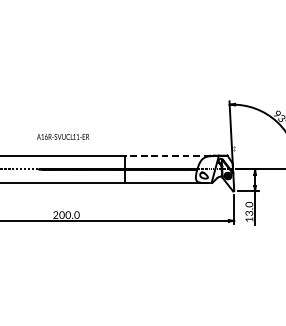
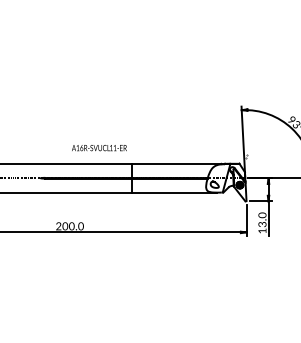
text: (63, 137) -> (99, 148), moved
line: (167, 155) -> (176, 163), dashed -> solid

